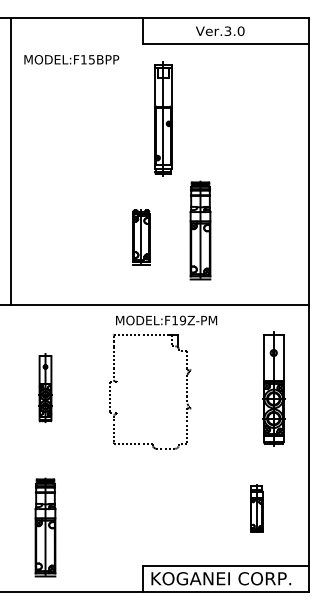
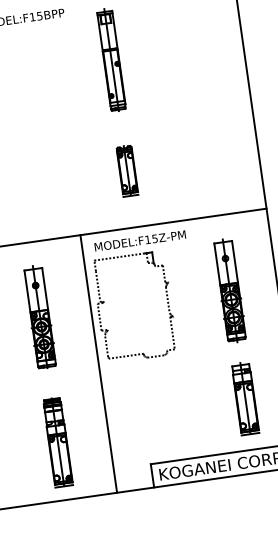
part: (200, 230) -> (159, 155), removed
part: (141, 237) -> (127, 171), moved
text: (183, 319) -> (155, 237), MODEL:F19Z-PM -> MODEL:F15Z-PM
part: (45, 387) -> (40, 316), size x1.67
part: (273, 388) -> (229, 290), moved
line: (102, 448) -> (99, 364), added
part: (256, 508) -> (245, 398), size x1.67

